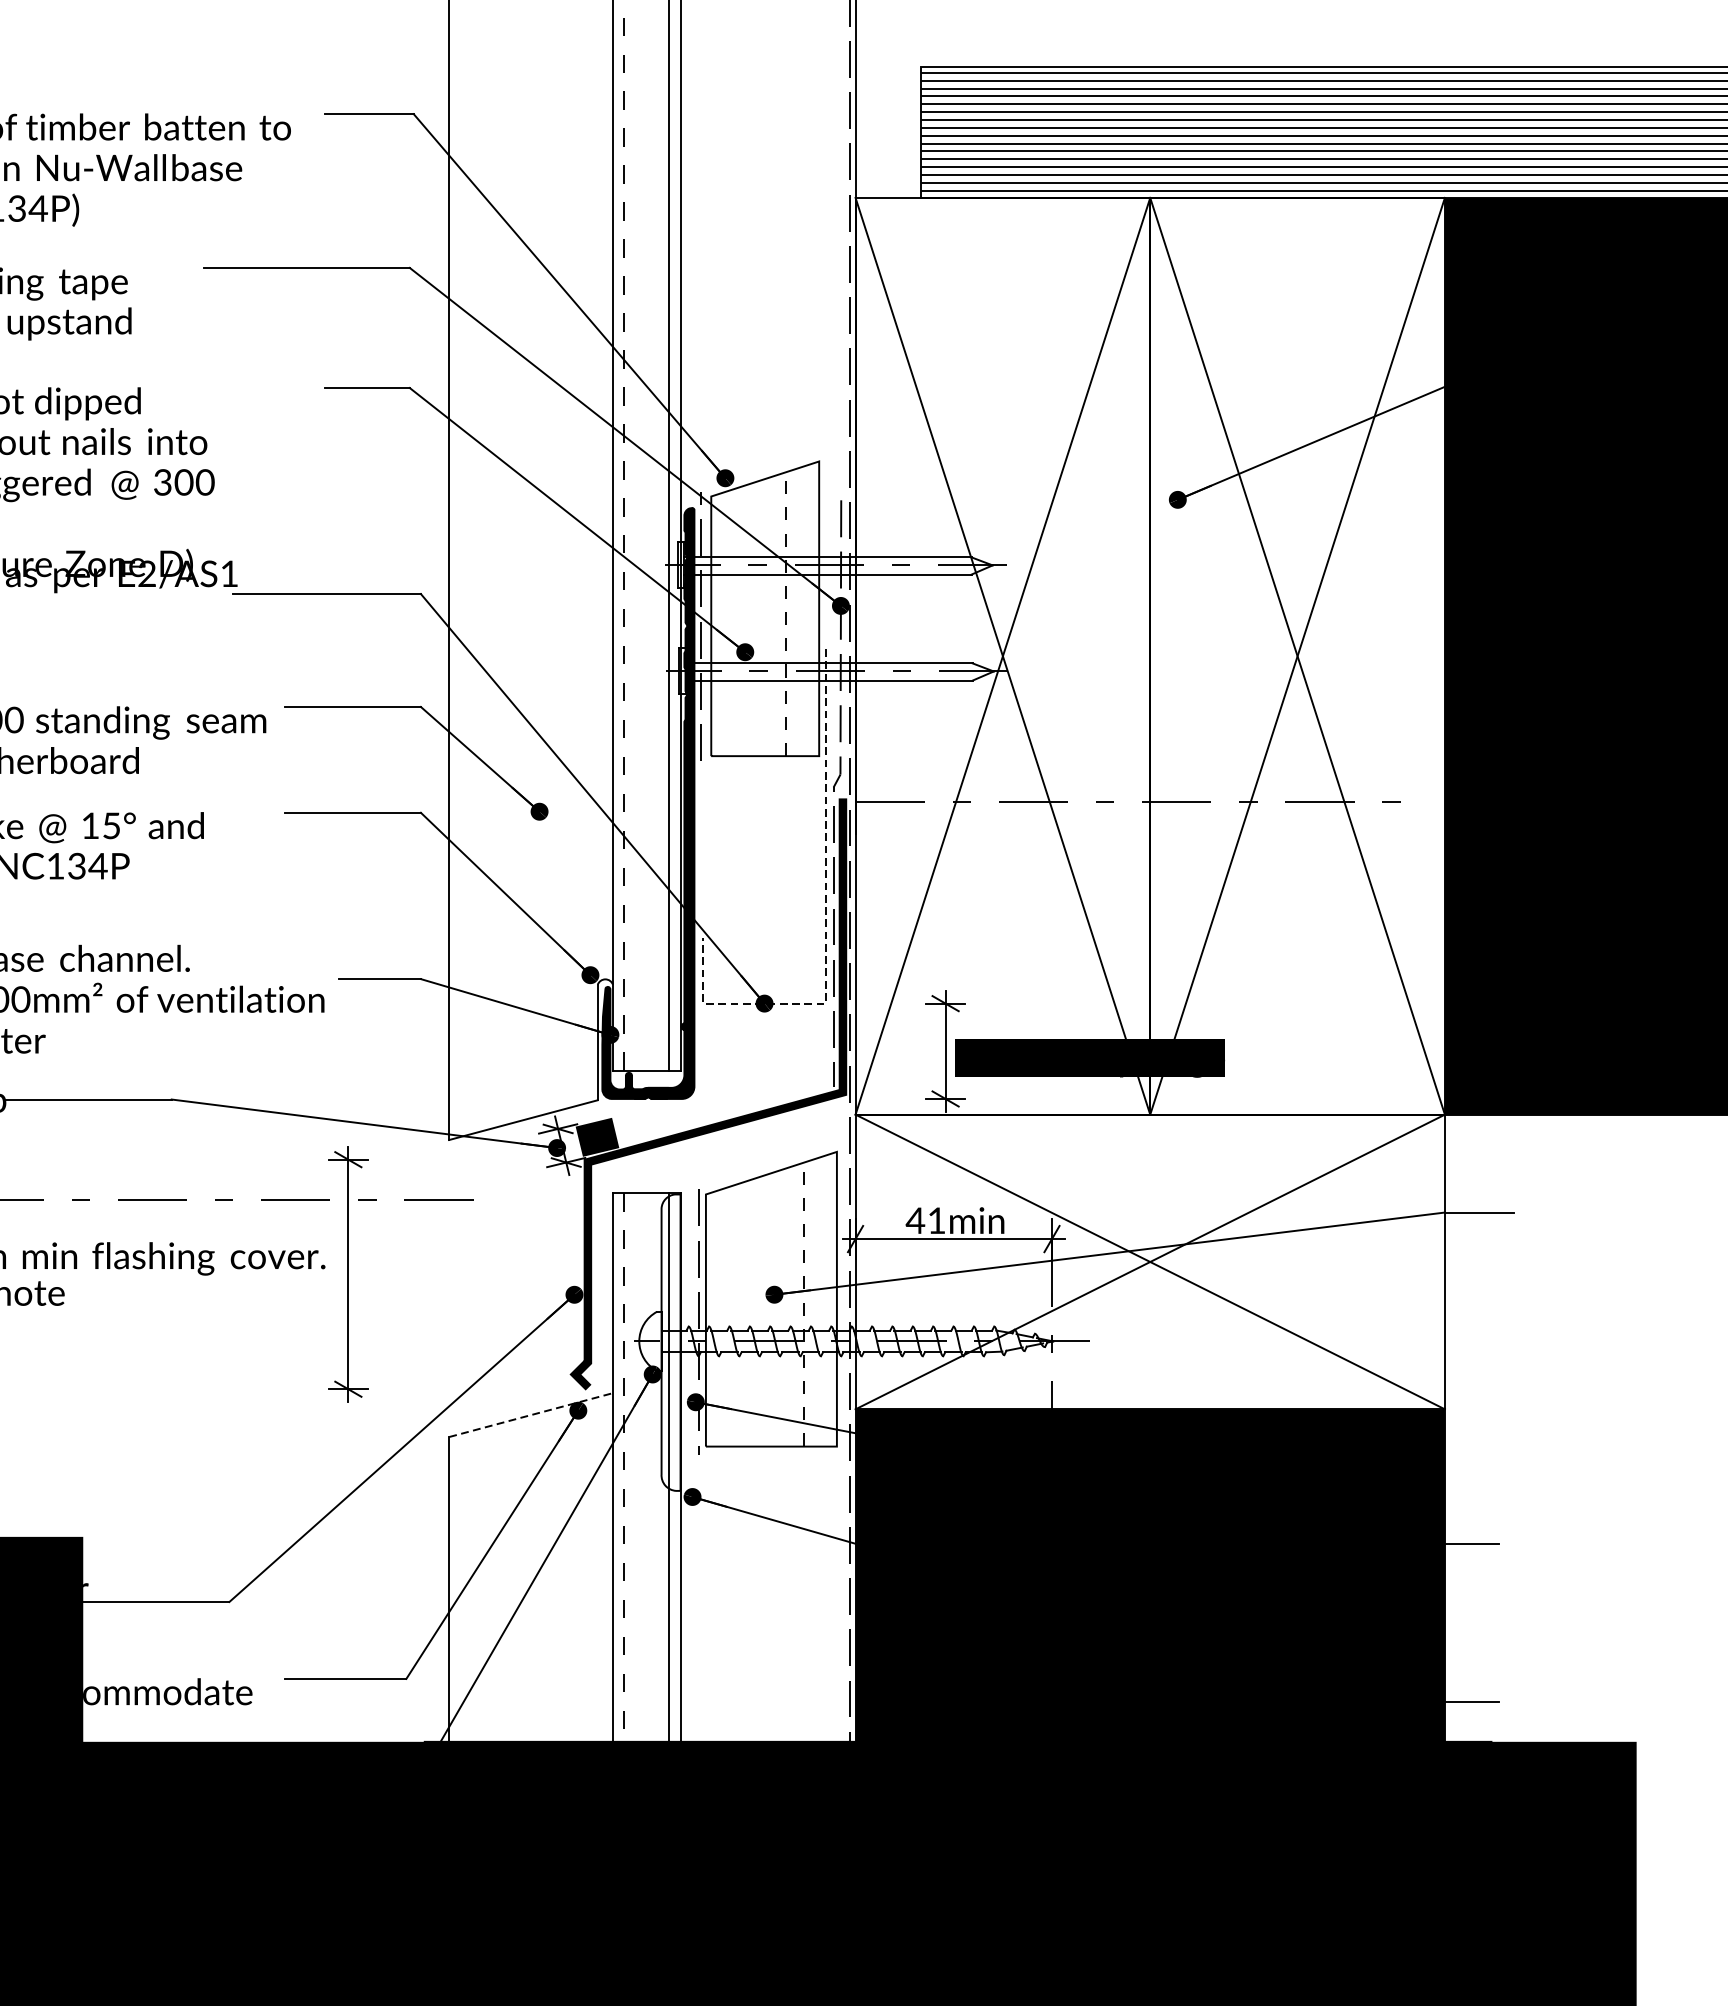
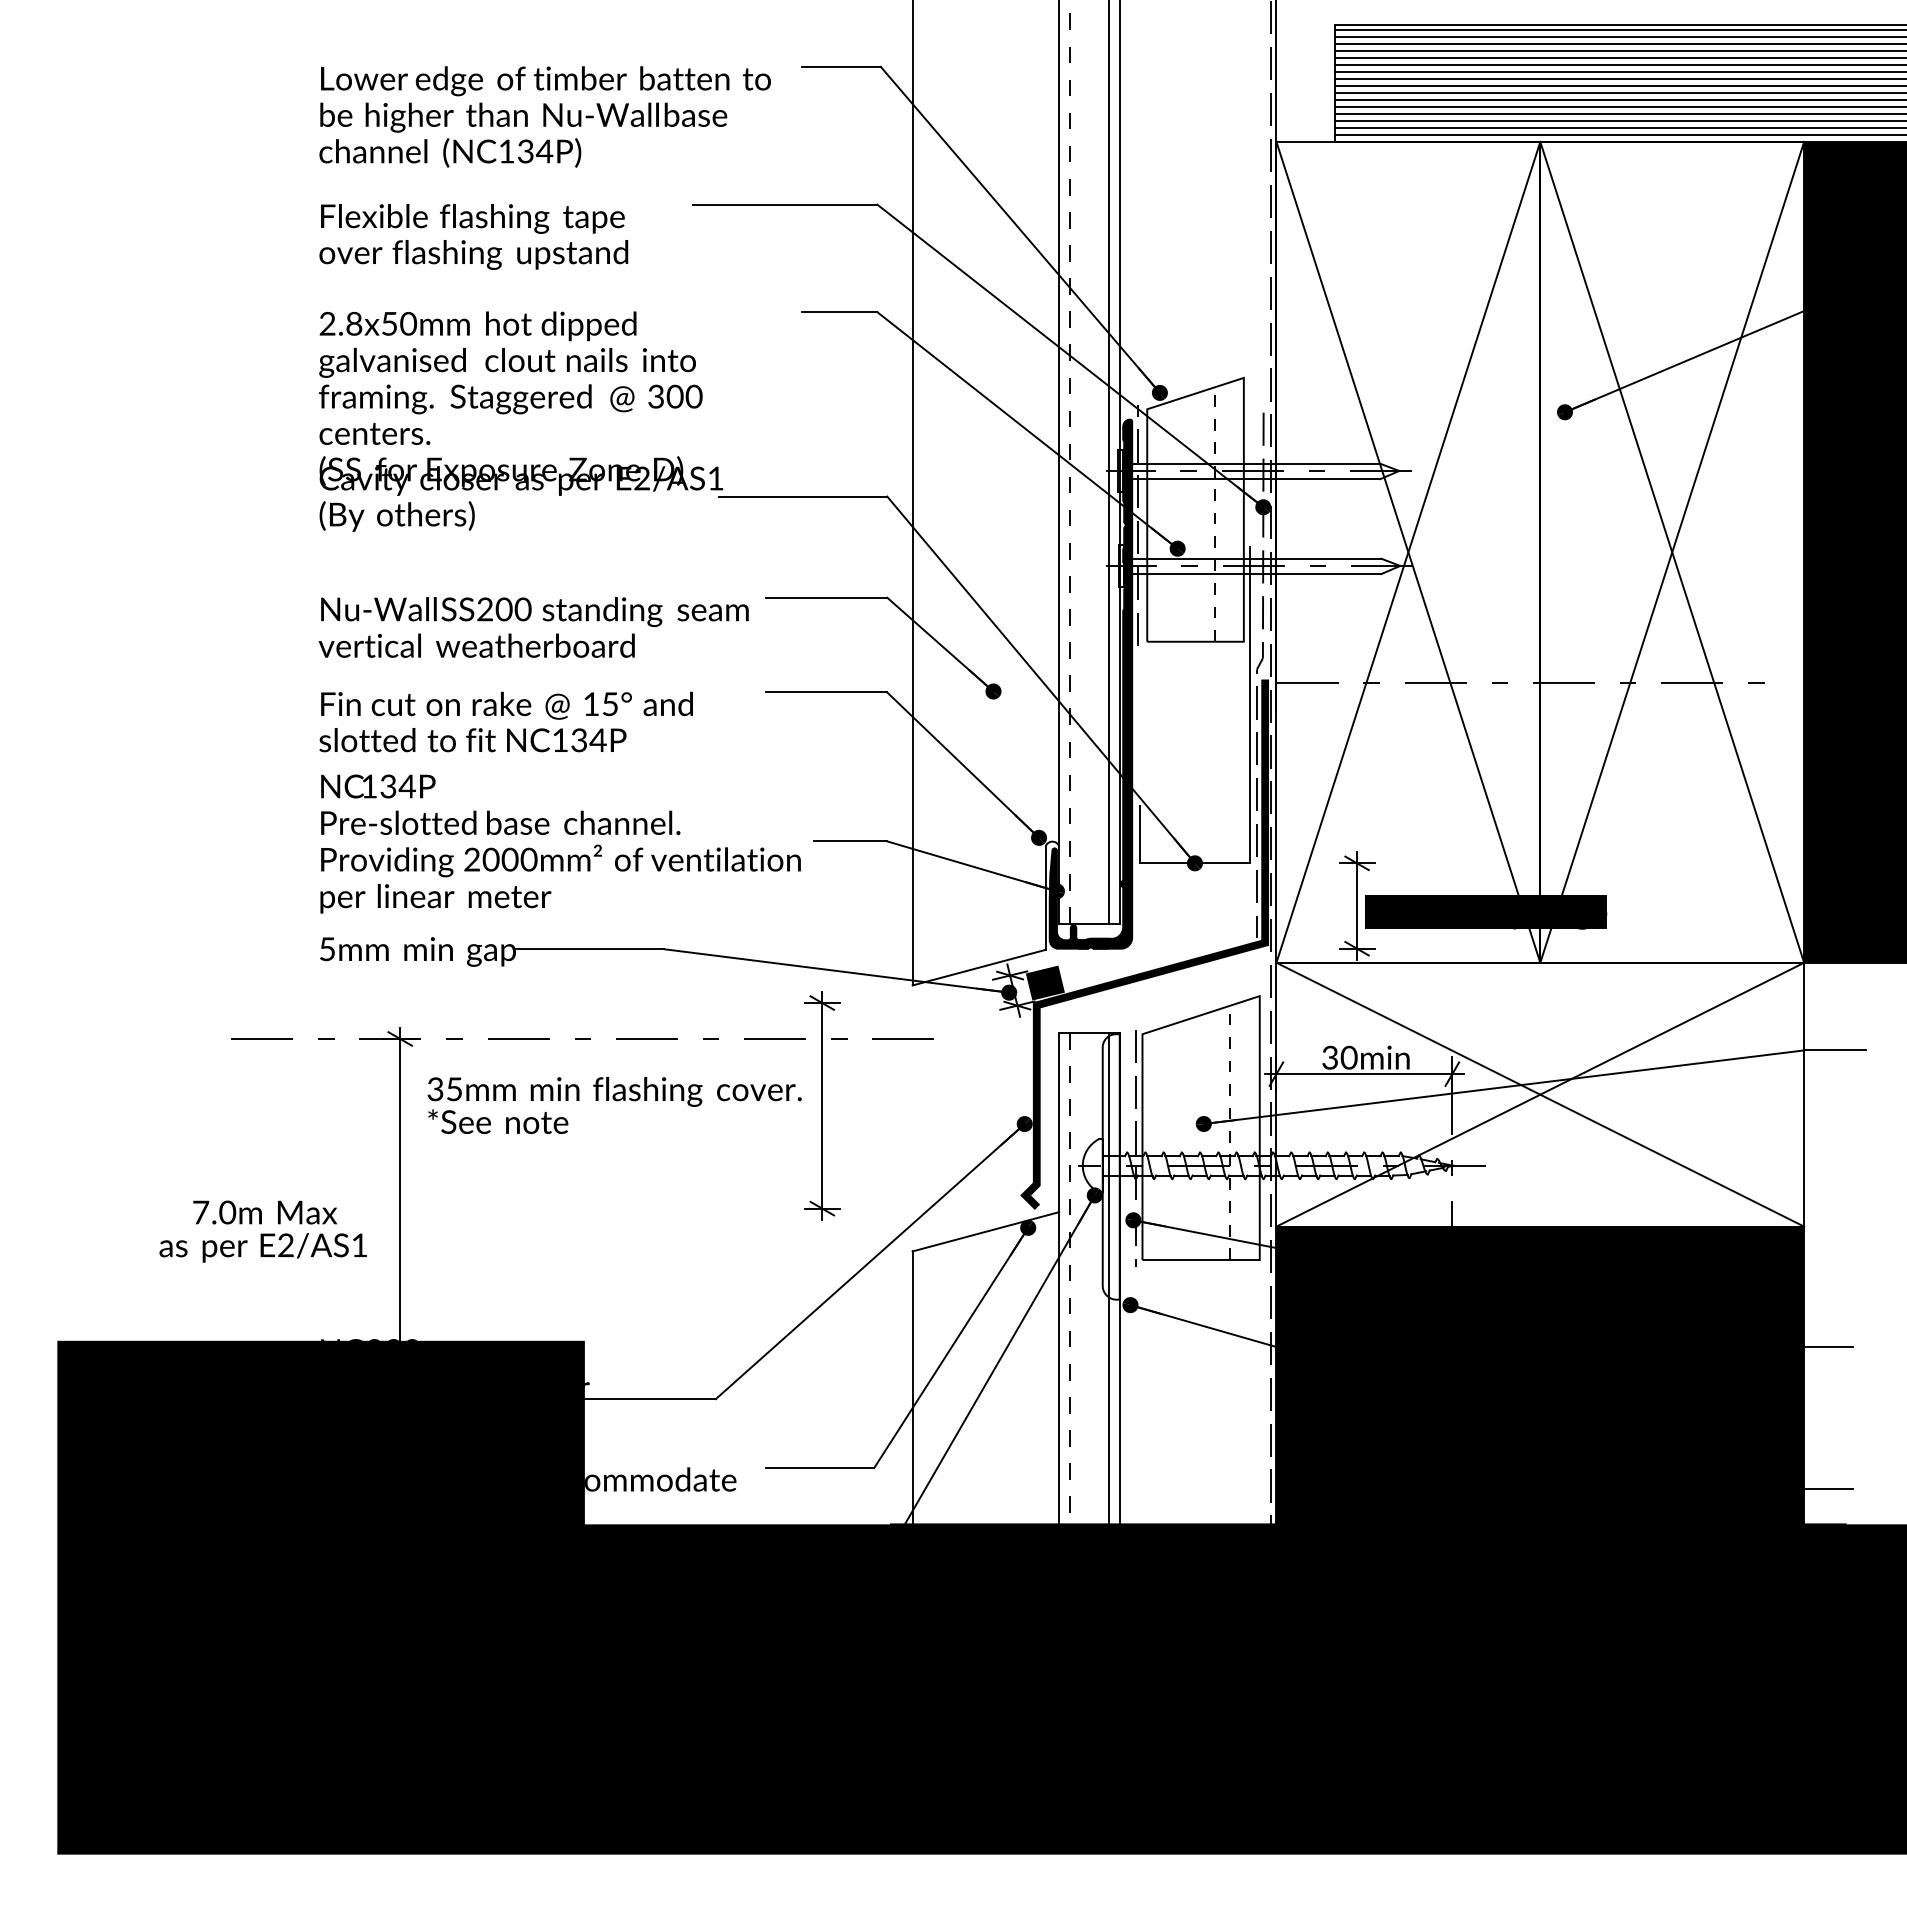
line: (826, 922) -> (1250, 790), dashed -> solid
text: (925, 1220) -> (1339, 1057), 41min -> 30min
line: (530, 1414) -> (985, 1231), dashed -> solid

